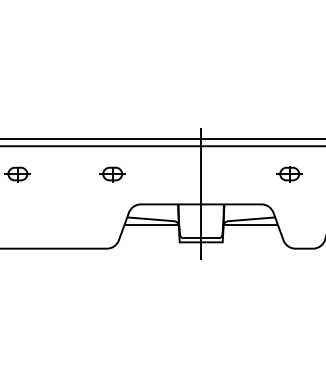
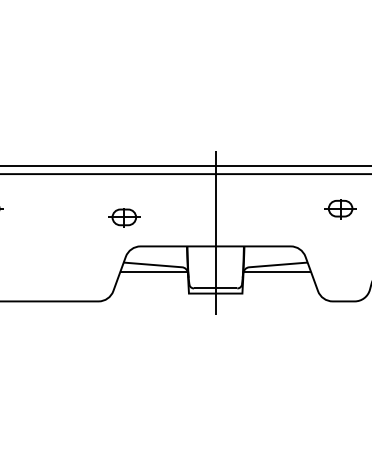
part: (112, 174) -> (124, 217), moved
part: (289, 174) -> (340, 209), moved

